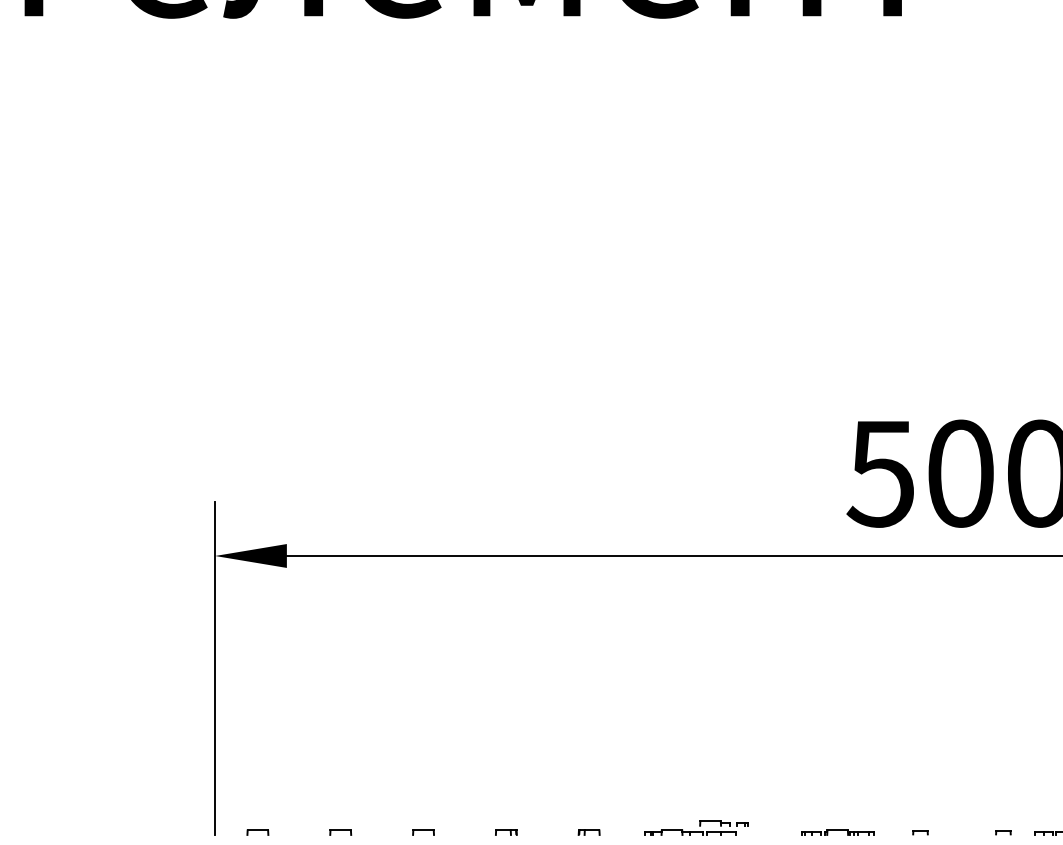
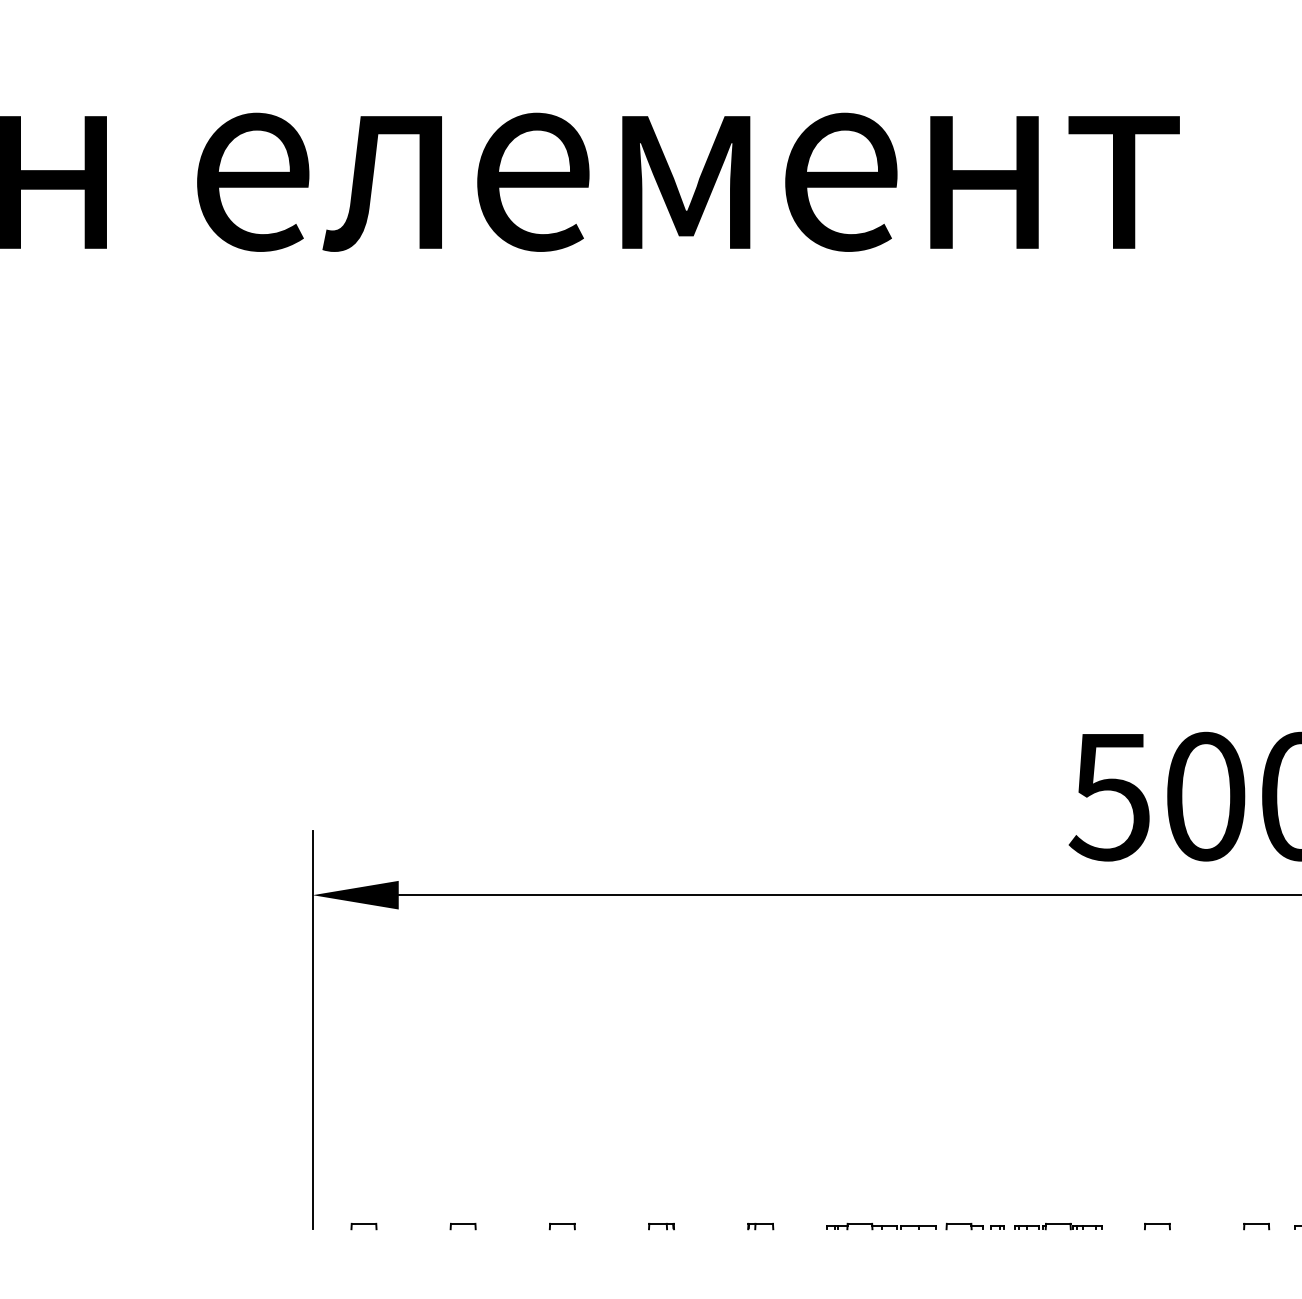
part: (723, 823) -> (974, 1226), moved
part: (920, 832) -> (1157, 1226), size x1.43
part: (1003, 832) -> (1256, 1226), size x1.43

